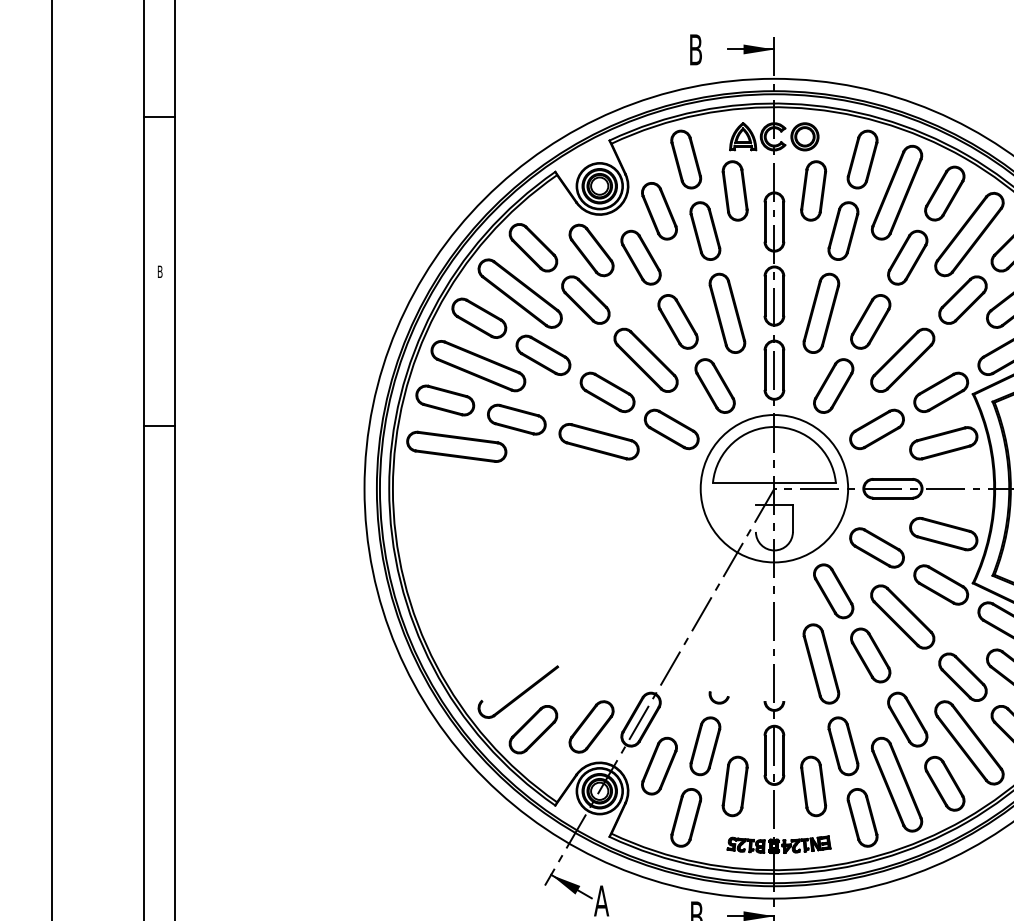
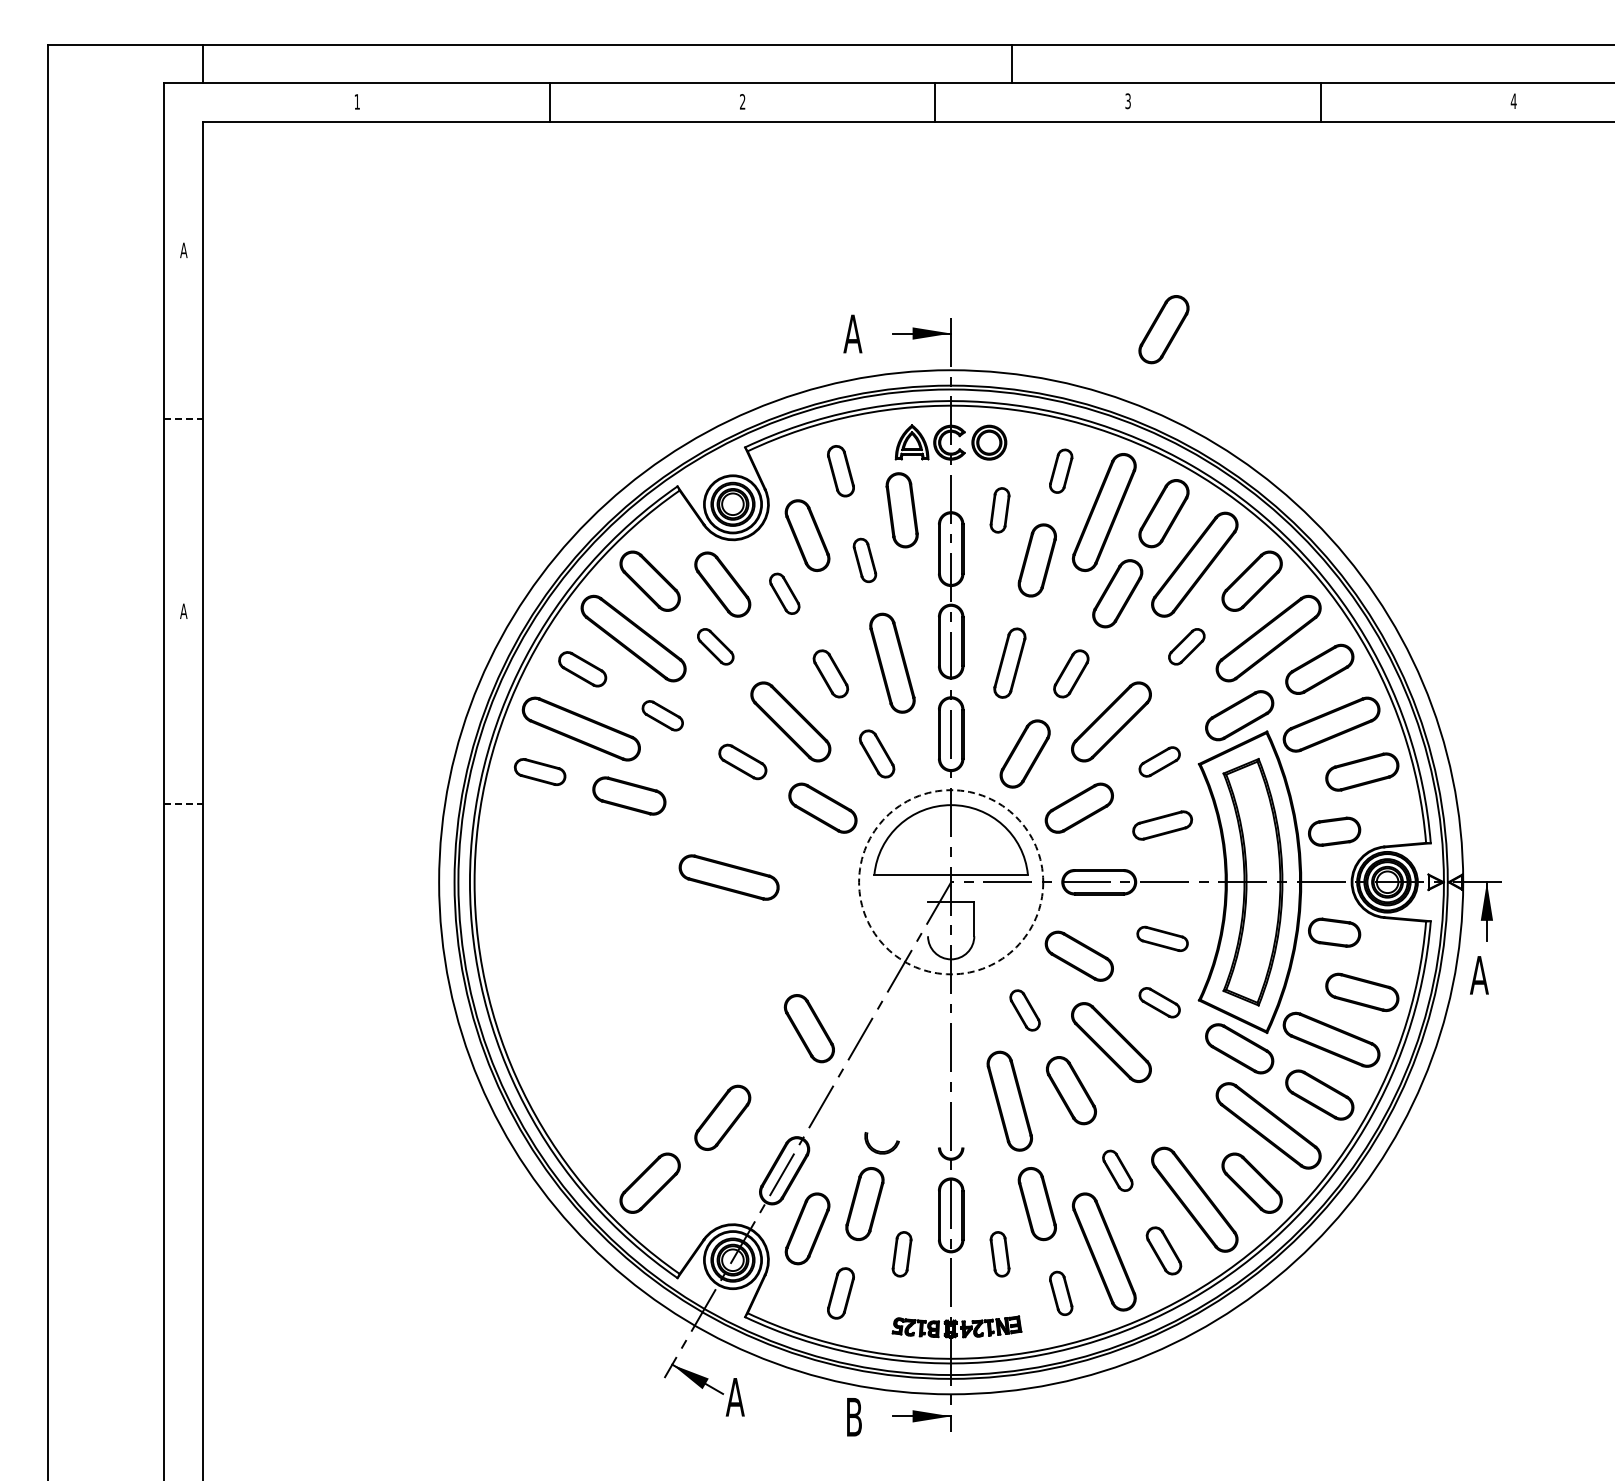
part: (944, 46) -> (1163, 329), added
text: (695, 49) -> (852, 333), B -> A
line: (159, 117) -> (183, 418), solid -> dashed
part: (685, 159) -> (840, 471), size x0.7
part: (861, 159) -> (1060, 471), size x0.6
part: (813, 191) -> (999, 510), size x0.6
part: (705, 231) -> (864, 560), size x0.6
part: (641, 257) -> (784, 593), size x0.6
text: (159, 271) -> (183, 610), B -> A
part: (585, 299) -> (715, 646), size x0.6
part: (962, 299) -> (1186, 646), size x0.6
part: (821, 312) -> (1009, 662), size x0.7
part: (479, 317) -> (582, 668), size x0.7
part: (677, 321) -> (830, 673), size x0.7
part: (869, 321) -> (1070, 673), size x0.7
part: (543, 355) -> (662, 715), size x0.6
part: (714, 385) -> (876, 753), size x0.7
part: (607, 392) -> (742, 761), size x0.7
part: (941, 392) -> (1159, 761), size x0.6
part: (445, 400) -> (540, 771), size x0.7
line: (159, 426) -> (183, 804), solid -> dashed
part: (598, 441) -> (728, 877), moved
part: (943, 443) -> (1162, 825), size x0.7
part: (456, 446) -> (554, 829), removed
circle: (774, 488) -> (951, 882), solid -> dashed
part: (943, 533) -> (1162, 938), size x0.6
part: (941, 584) -> (1159, 1002), size x0.6
part: (833, 591) -> (1024, 1010), size x0.6
part: (661, 605) -> (809, 1028), added
part: (962, 677) -> (1186, 1117), removed
part: (517, 692) -> (630, 1136), removed
part: (719, 697) -> (882, 1143), size x1.4
part: (907, 719) -> (1117, 1170), size x0.6
part: (591, 726) -> (722, 1117), moved
part: (944, 783) -> (1163, 1250), size x0.7
part: (734, 786) -> (901, 1254), size x0.6
part: (813, 786) -> (999, 1254), size x0.6
part: (685, 817) -> (840, 1293), size x0.7
part: (861, 817) -> (1060, 1293), size x0.6

